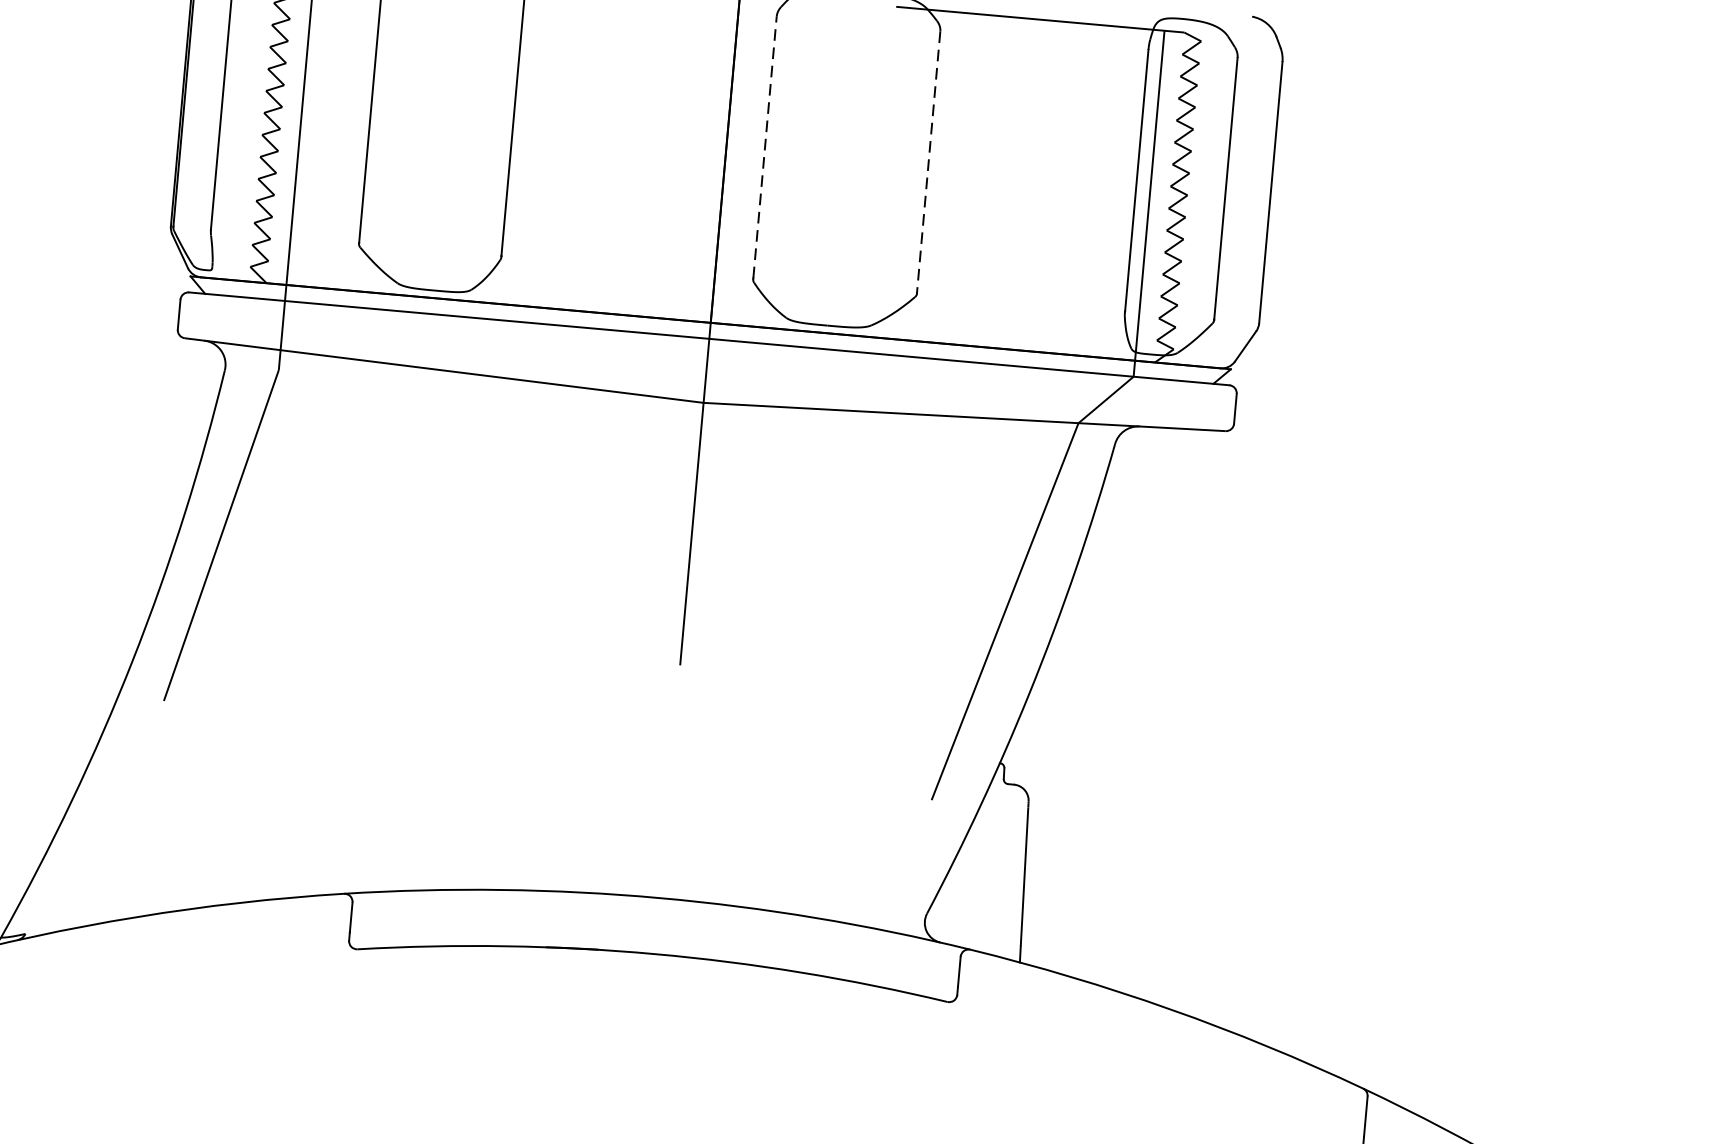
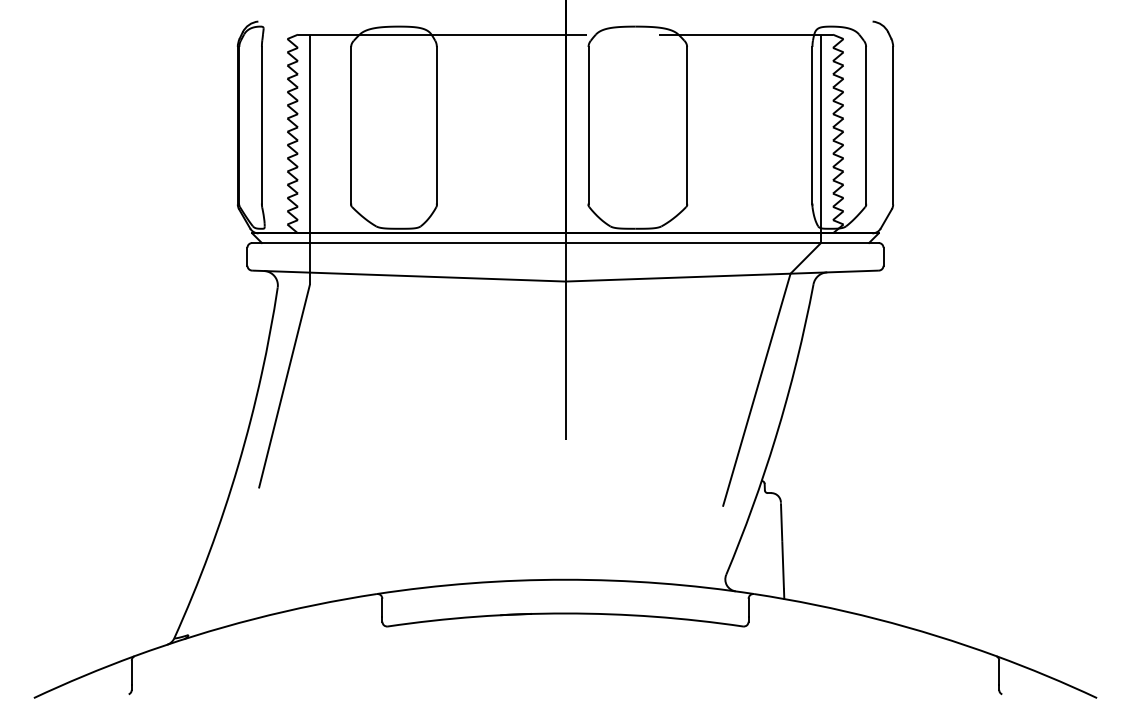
line: (764, 147) -> (588, 125), dashed -> solid
line: (929, 161) -> (687, 125), dashed -> solid

